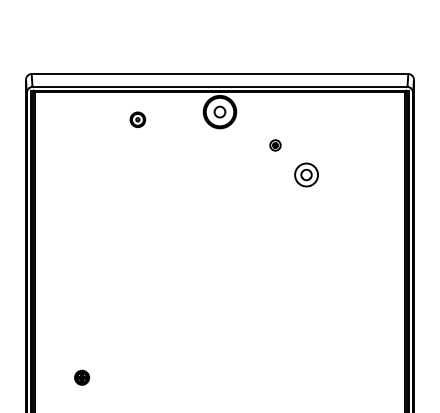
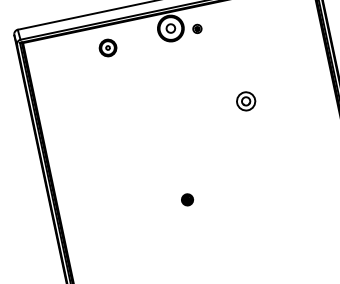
part: (137, 119) -> (107, 47), size x1.43
part: (275, 145) -> (197, 28), moved
part: (306, 174) -> (246, 101), moved
part: (81, 377) -> (187, 199), moved

